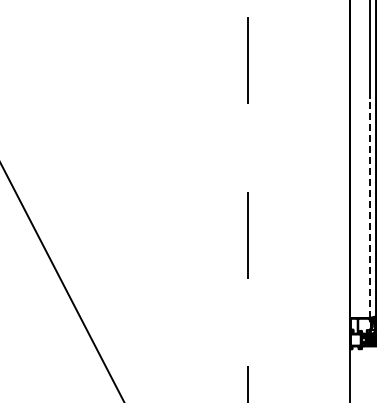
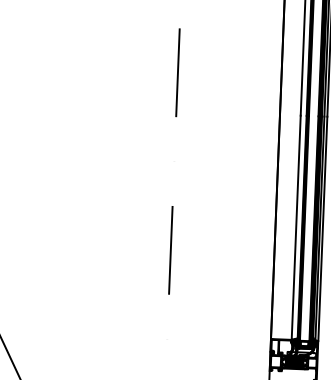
line: (370, 207) -> (296, 227), dashed -> solid

